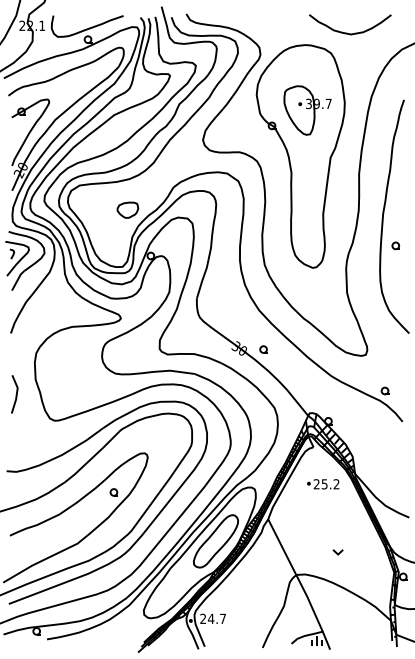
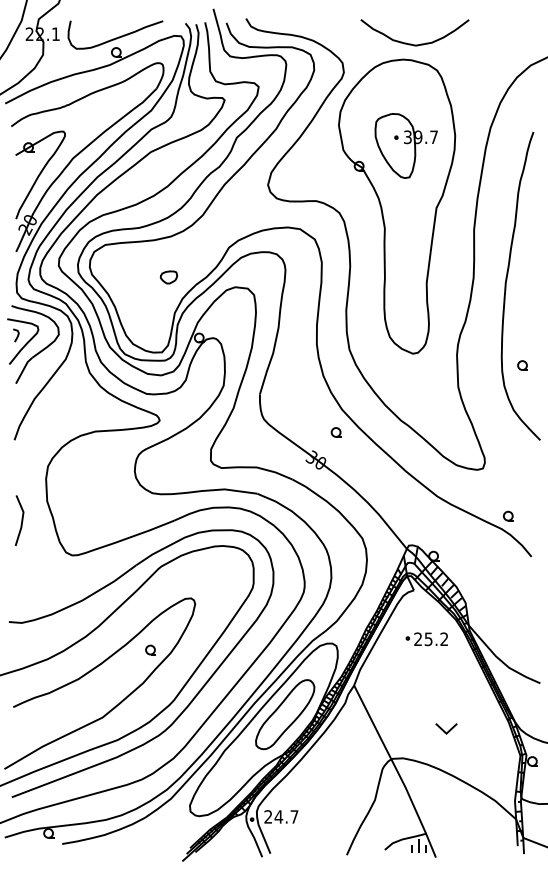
curve: (347, 32) -> (411, 43), moved
part: (127, 209) -> (168, 276), size x0.6
part: (395, 245) -> (522, 365), moved
part: (263, 349) -> (336, 432), moved
part: (337, 552) -> (445, 729), size x1.6

